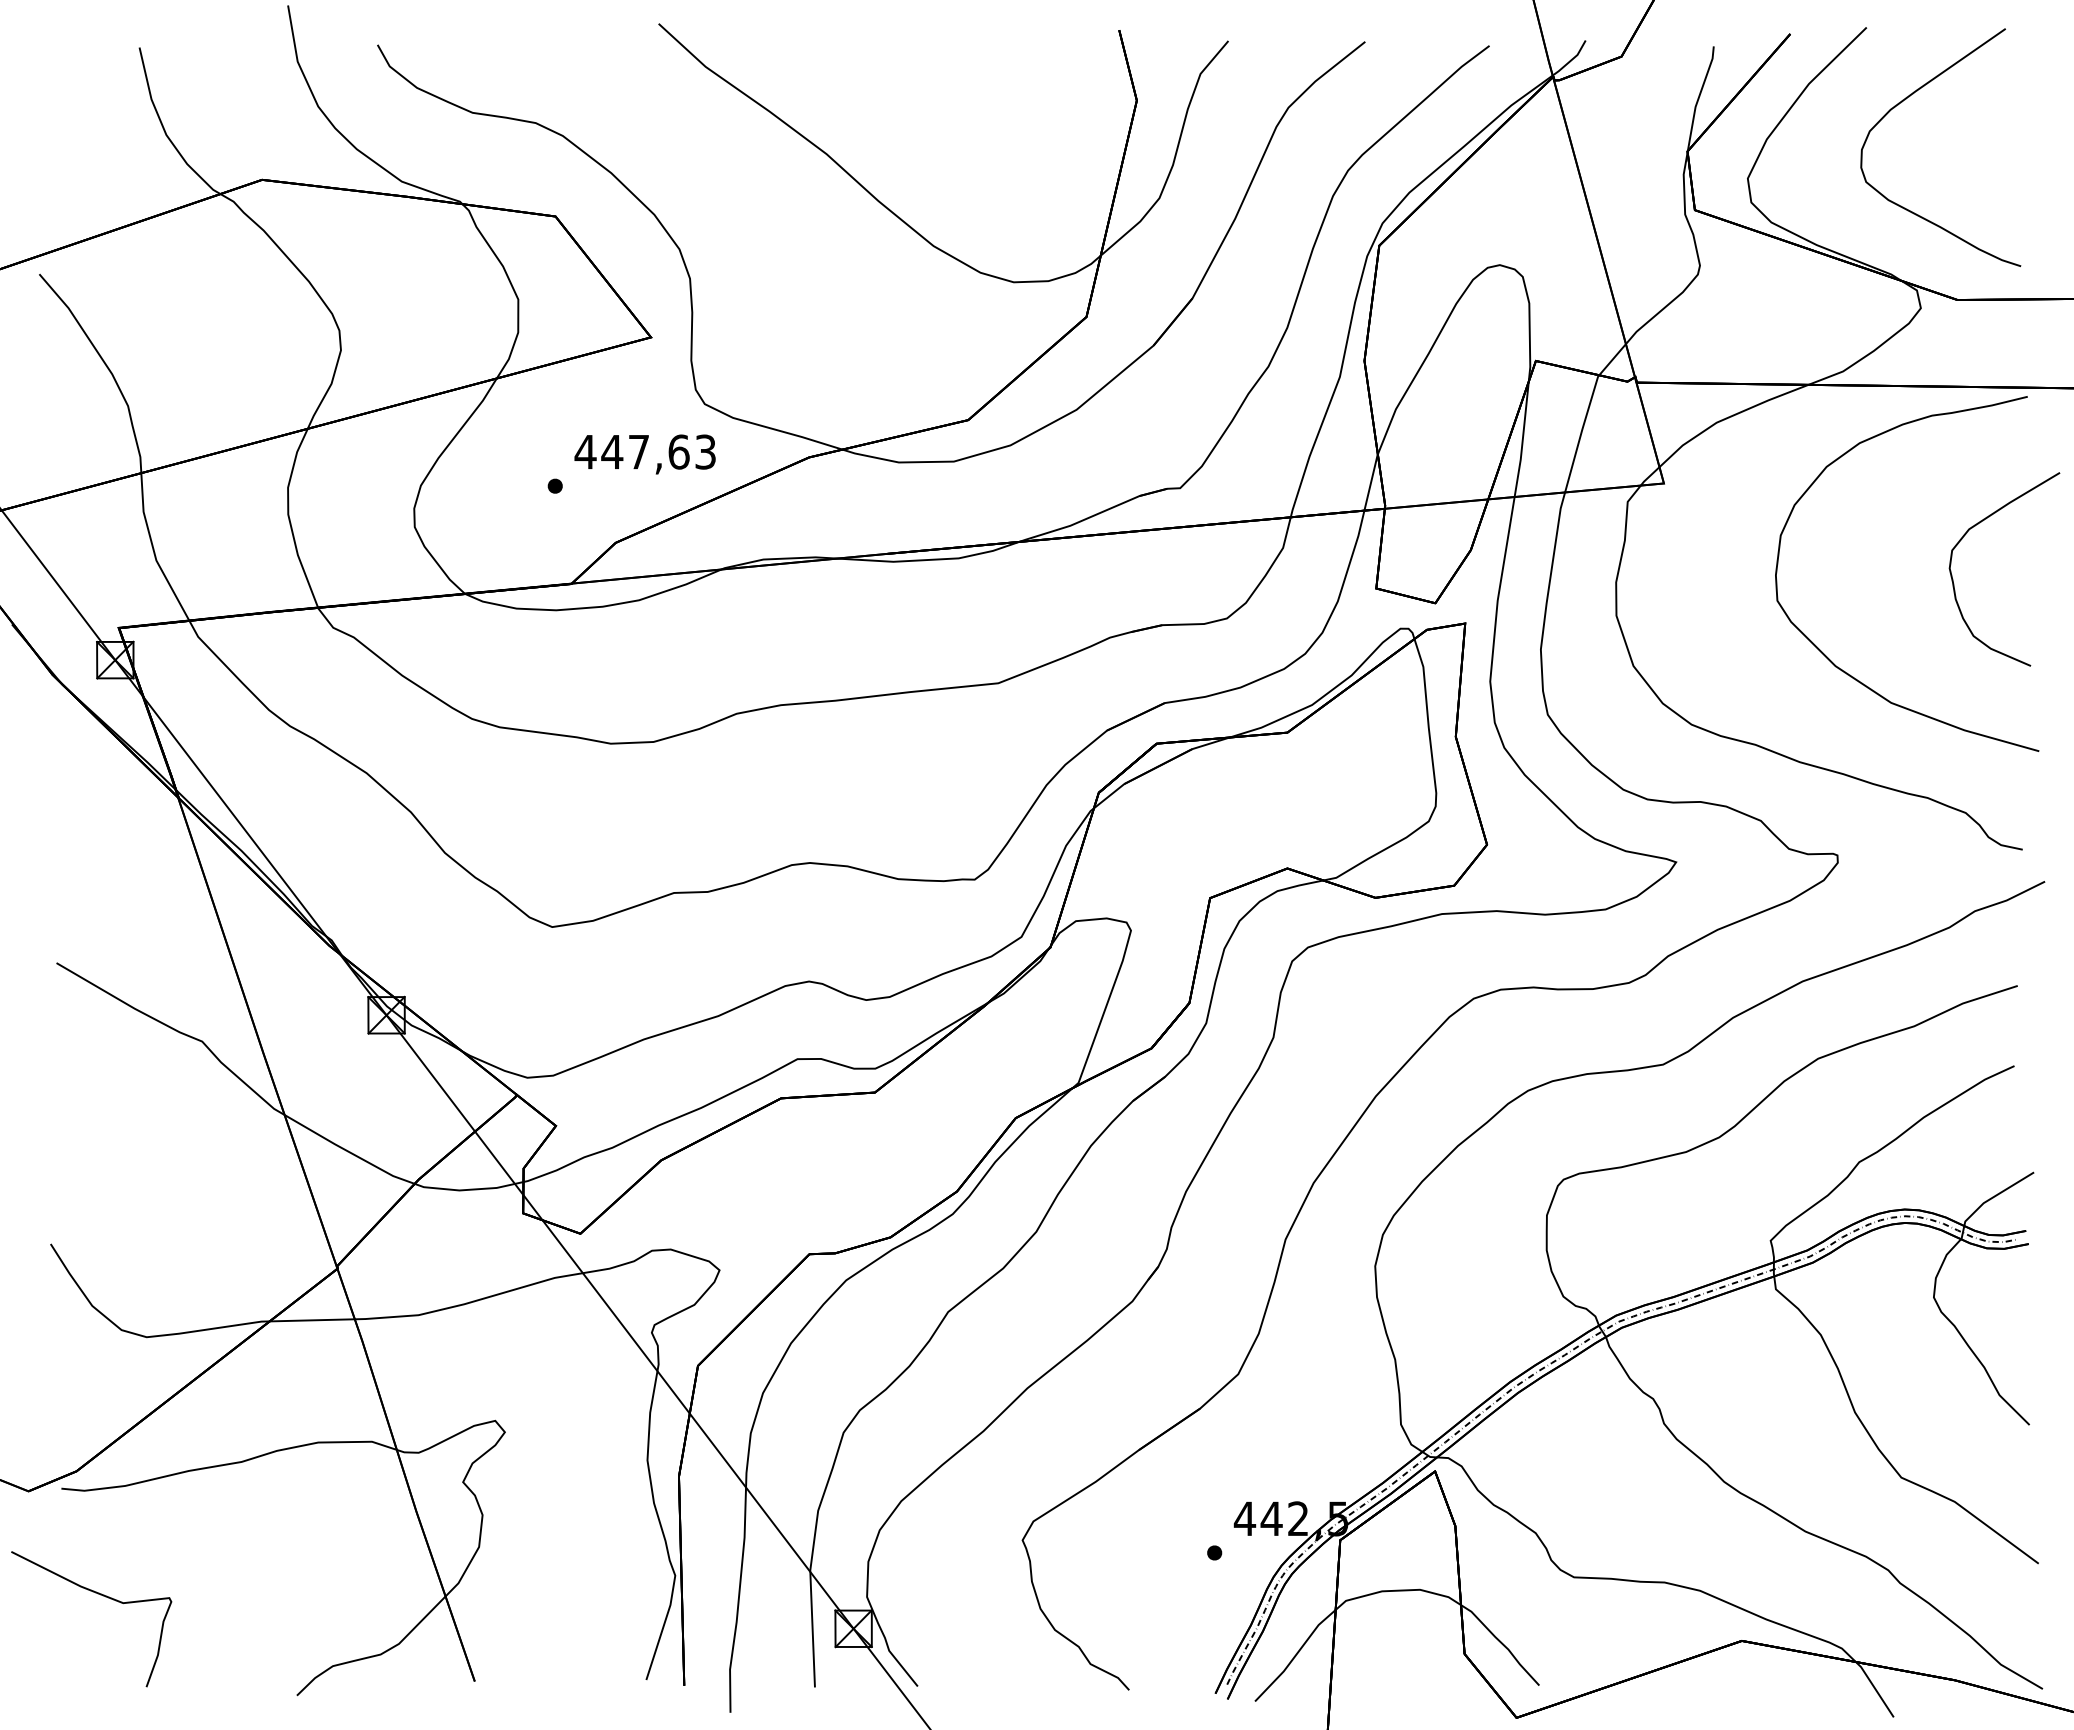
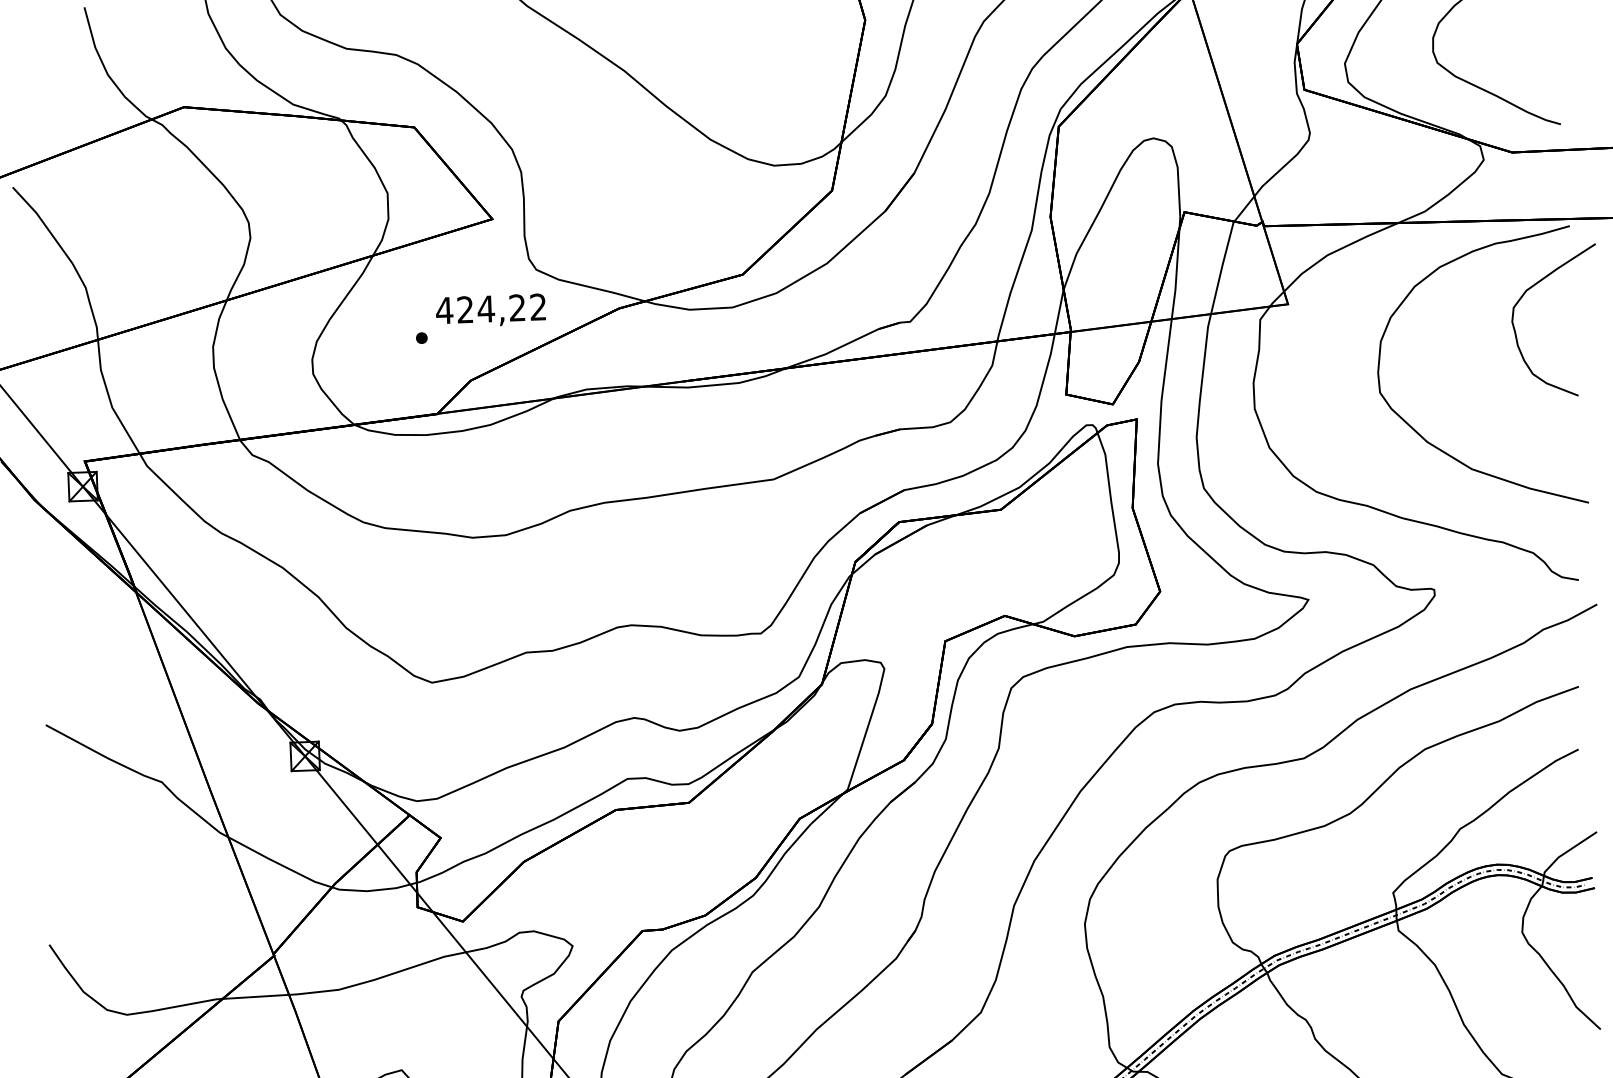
text: (658, 451) -> (501, 308), 447,63 -> 424,22
curve: (1962, 539) -> (1521, 298), moved

